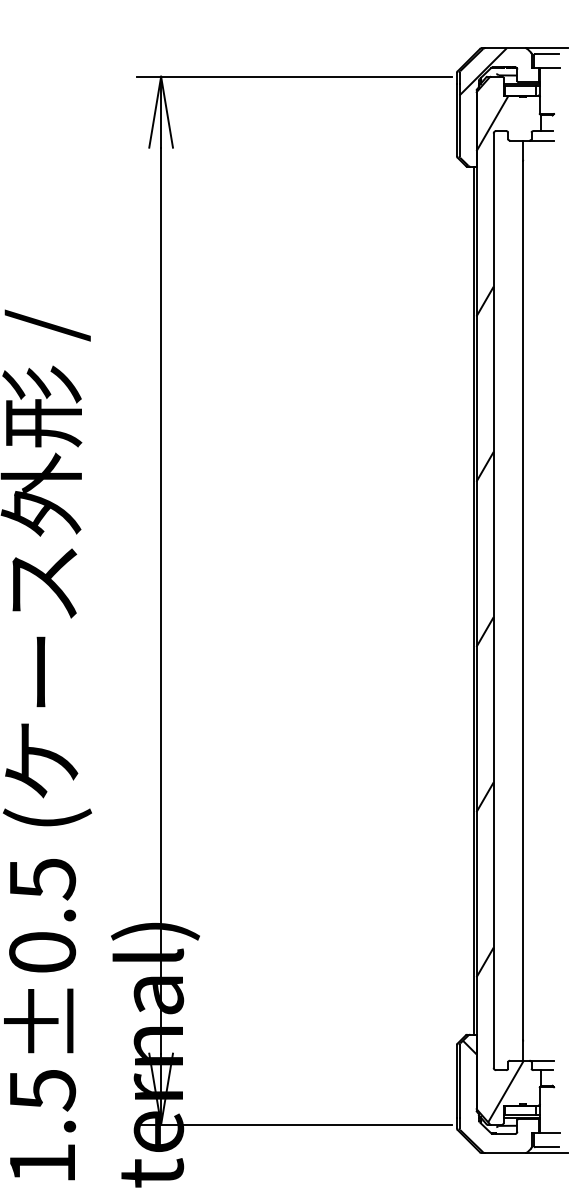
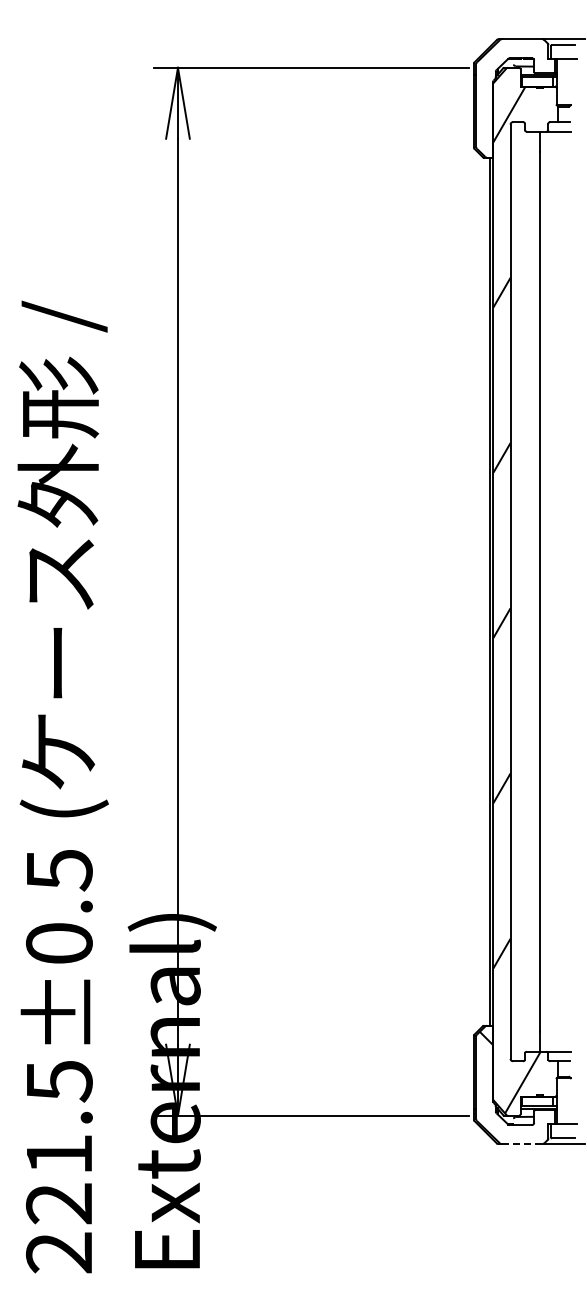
hatch: (482, 71) -> (499, 62), removed
line: (505, 1153) -> (522, 1144), solid -> dashed

